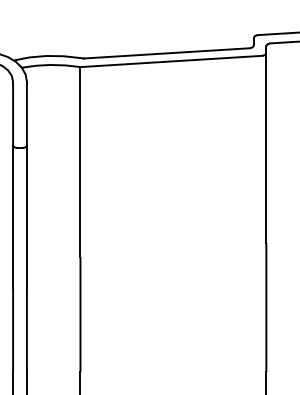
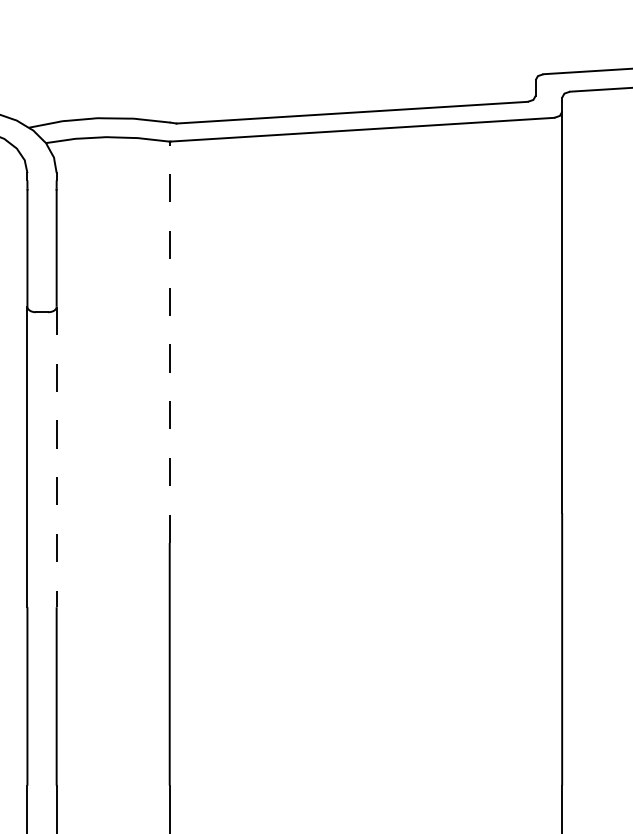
line: (80, 161) -> (169, 340), solid -> dashed
line: (26, 216) -> (55, 457), solid -> dashed

